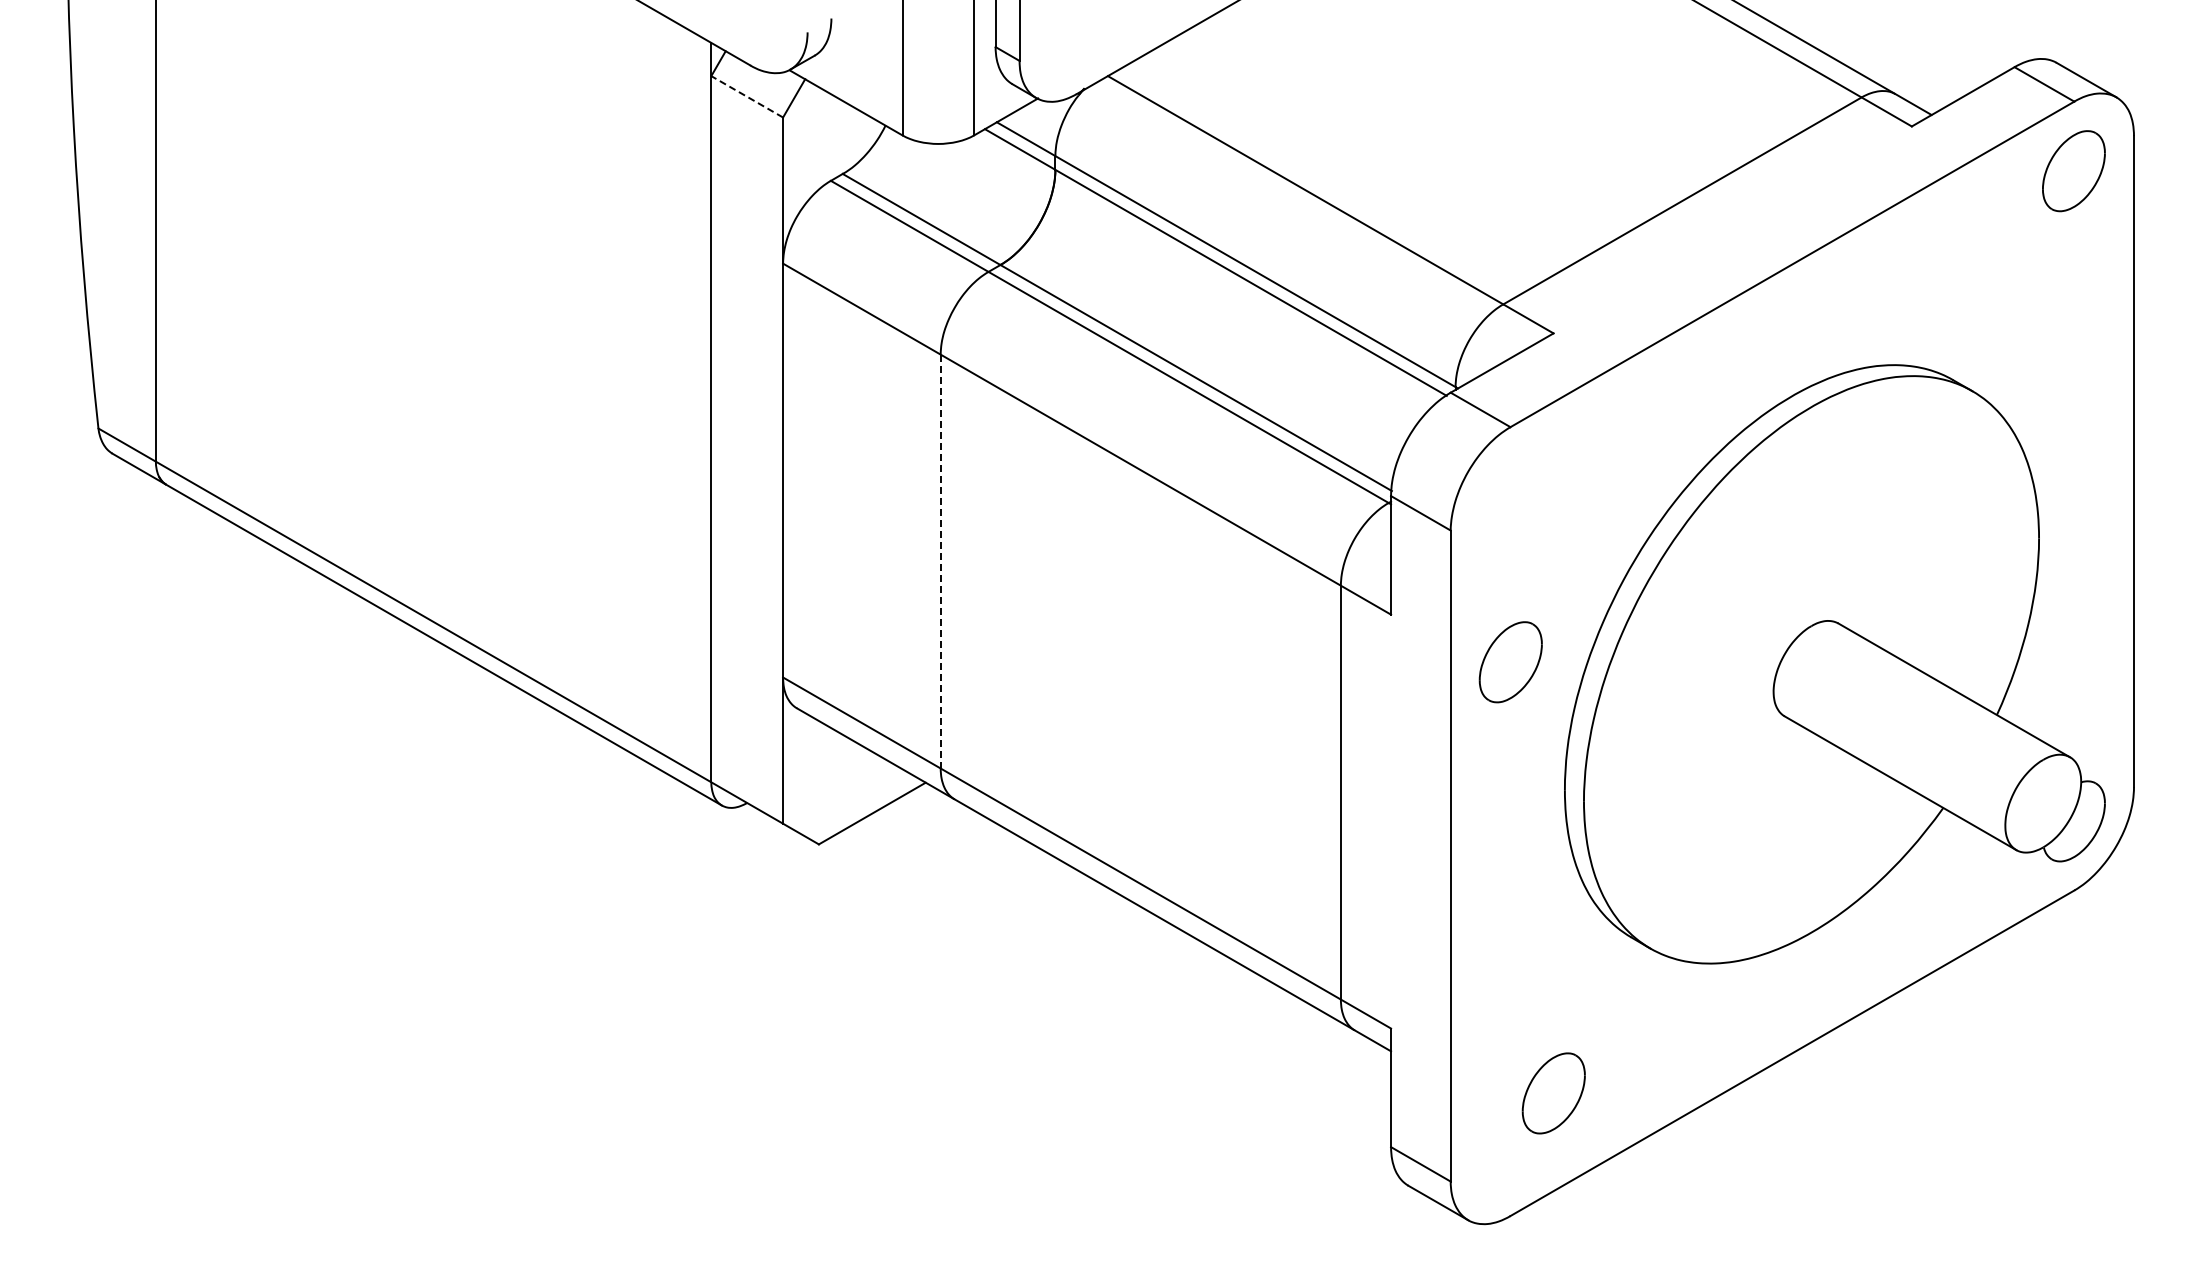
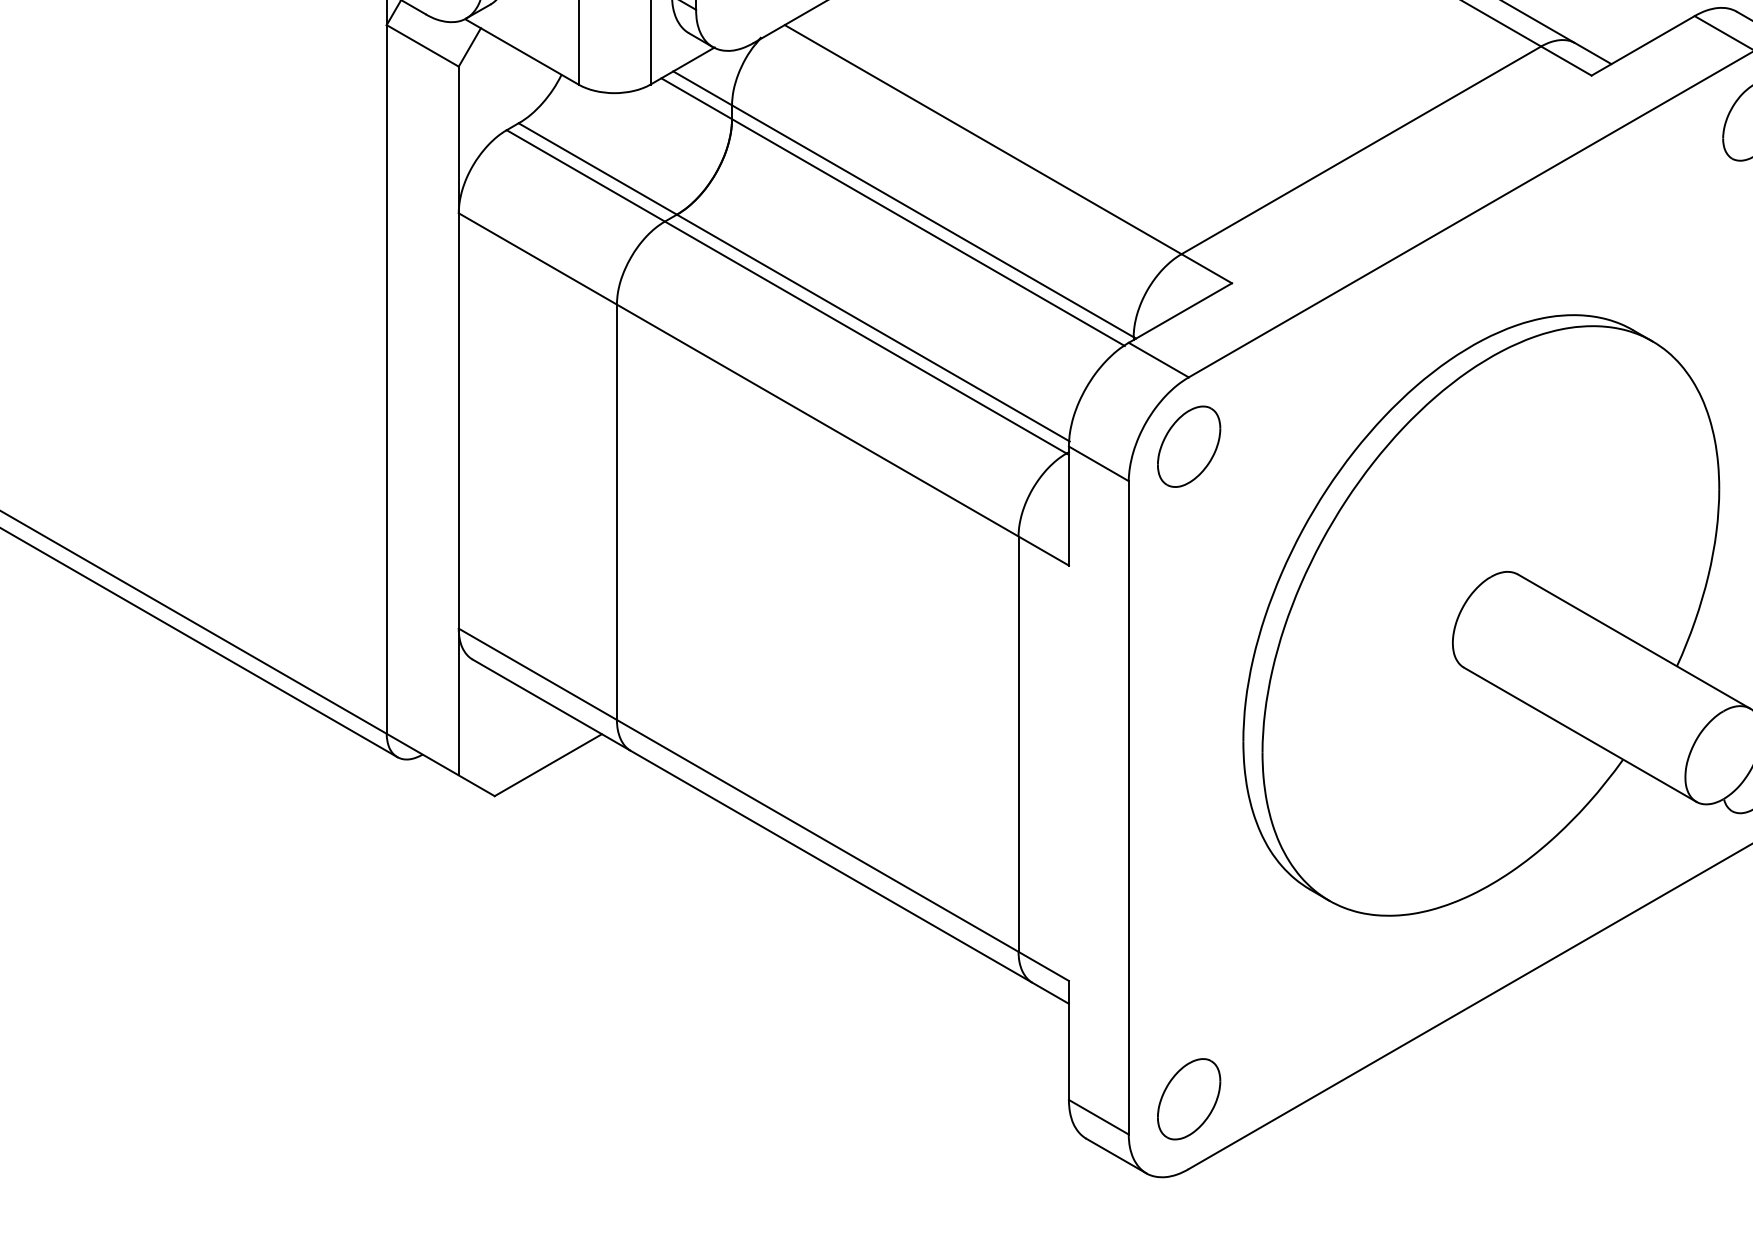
line: (746, 96) -> (422, 45), dashed -> solid
line: (940, 561) -> (616, 512), dashed -> solid
part: (1510, 662) -> (1188, 446), moved
part: (1553, 1093) -> (1188, 1099), moved

